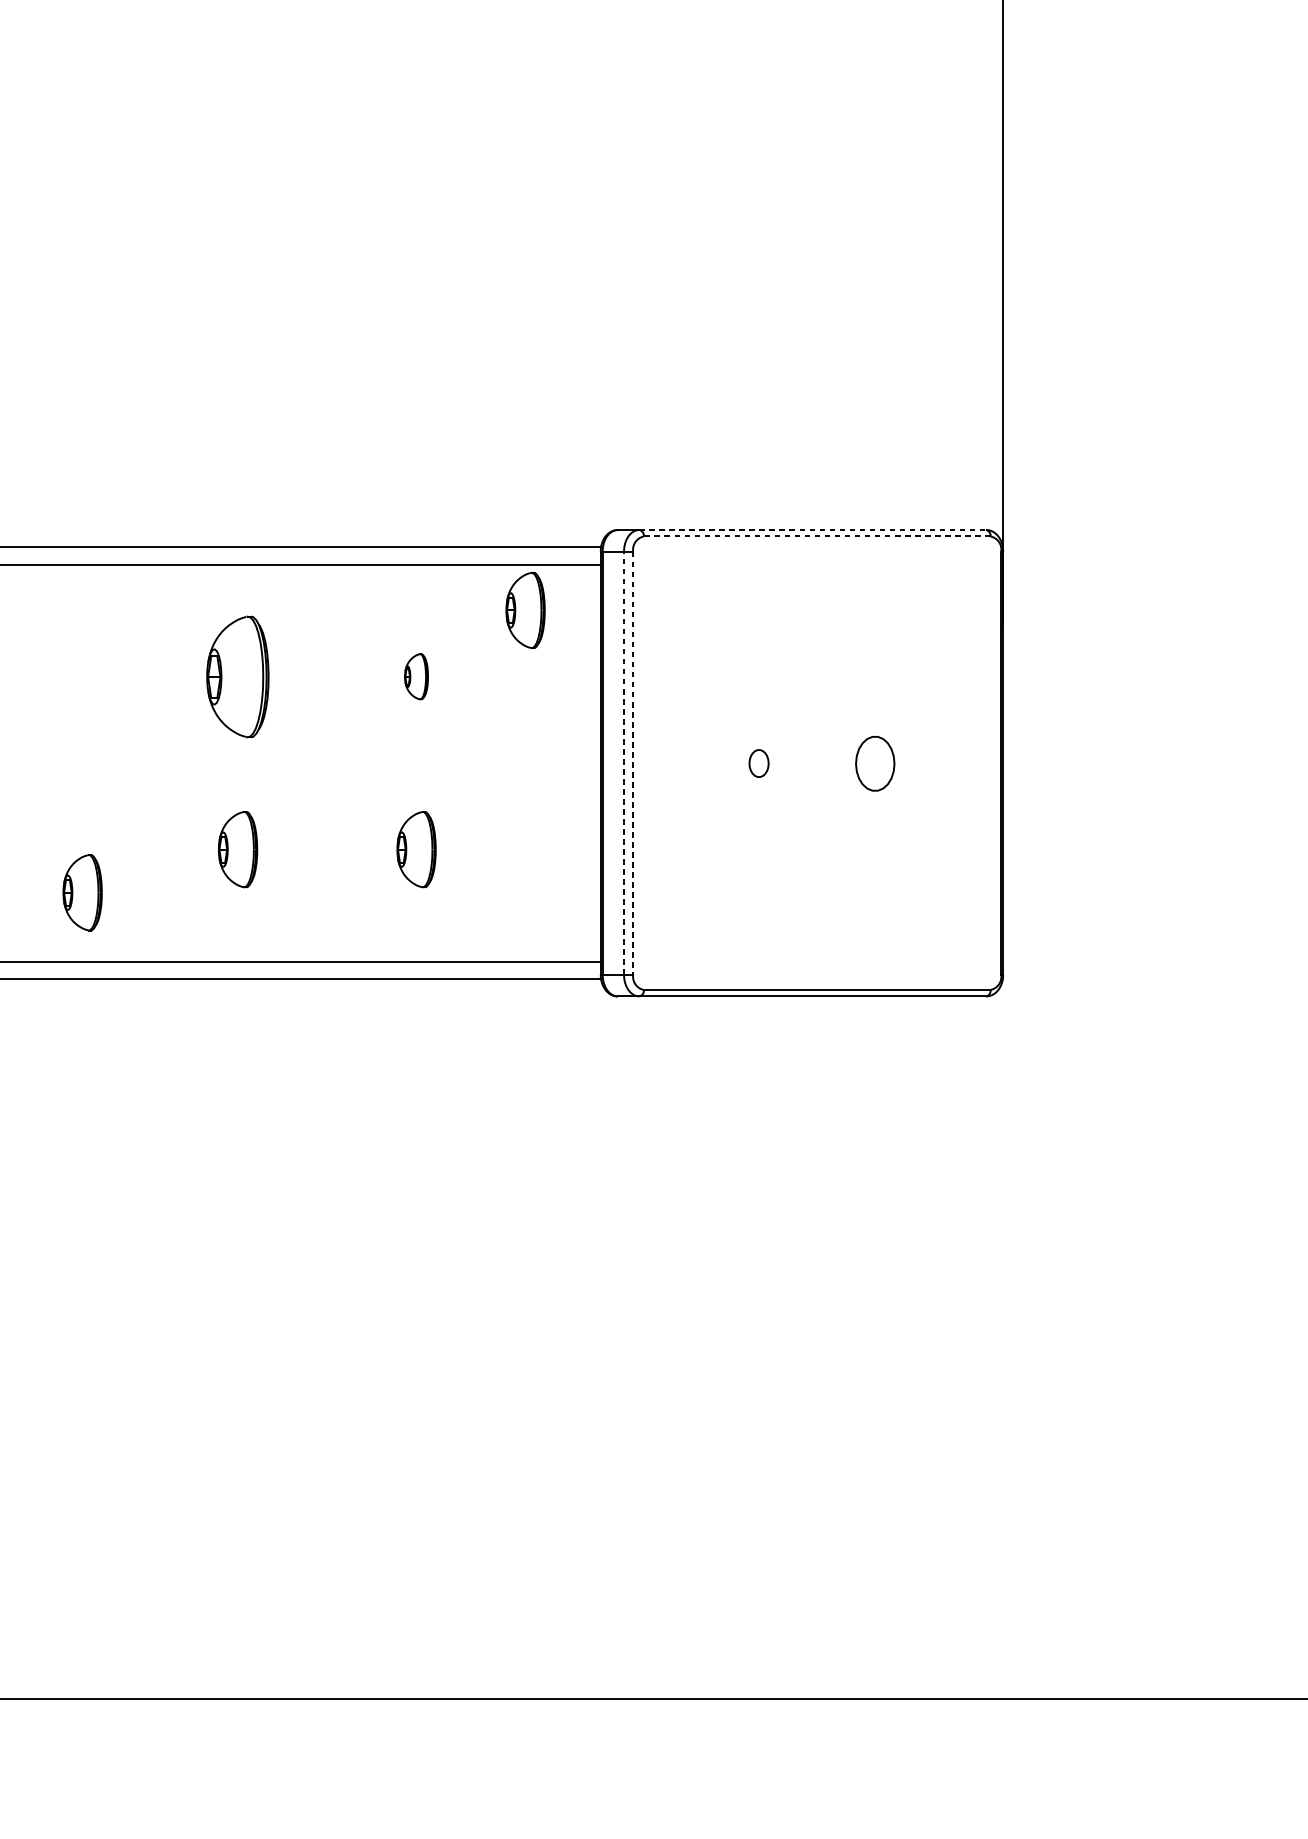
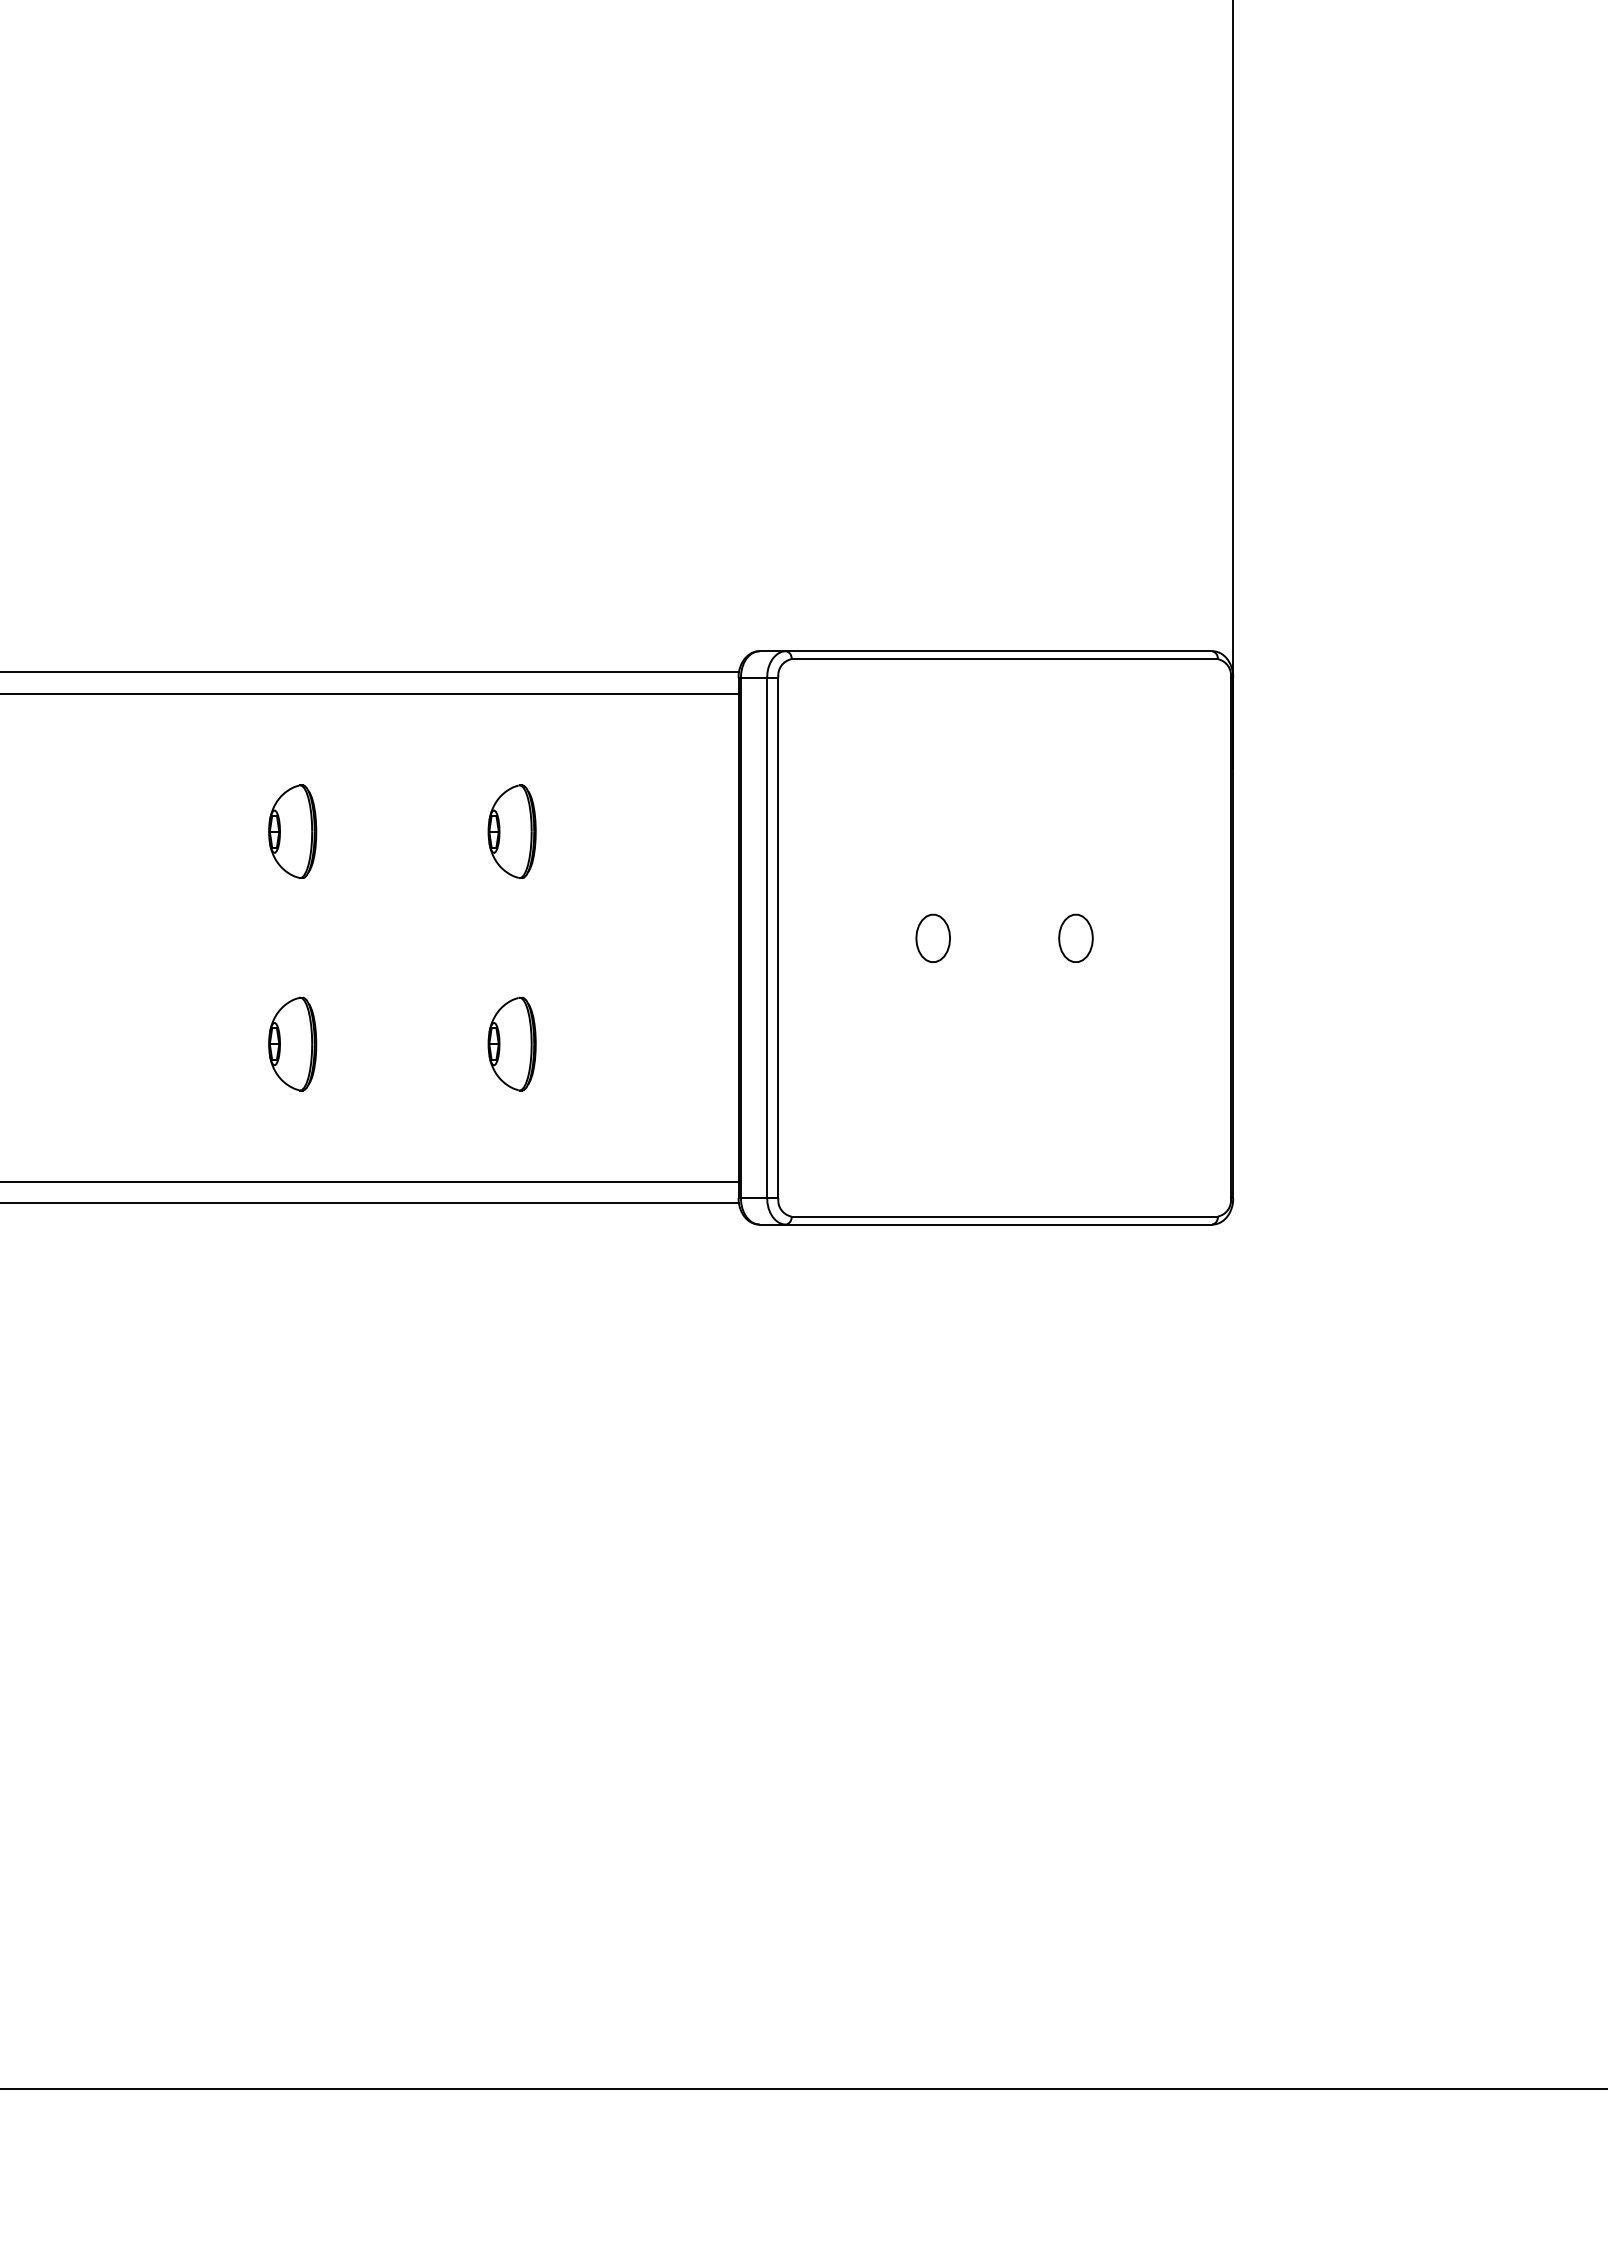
line: (813, 530) -> (999, 651), dashed -> solid
line: (817, 536) -> (1004, 659), dashed -> solid
part: (525, 609) -> (645, 749), removed
part: (237, 676) -> (292, 831), size x0.62
part: (416, 676) -> (511, 831), size x1.67
line: (624, 762) -> (767, 937), dashed -> solid
part: (758, 762) -> (932, 937), size x1.43
part: (874, 762) -> (1075, 937), size x0.71
line: (633, 763) -> (778, 938), dashed -> solid
part: (82, 892) -> (101, 1096), removed

